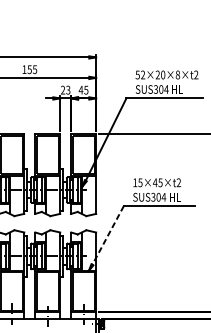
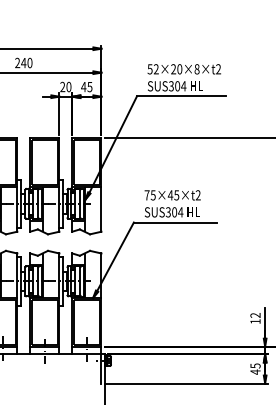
text: (29, 69) -> (23, 62), 155 -> 240
text: (67, 89) -> (68, 86), 23 -> 20
text: (134, 182) -> (146, 195), 15×45×t2 -> 75×45×t2
line: (108, 235) -> (115, 256), dashed -> solid

